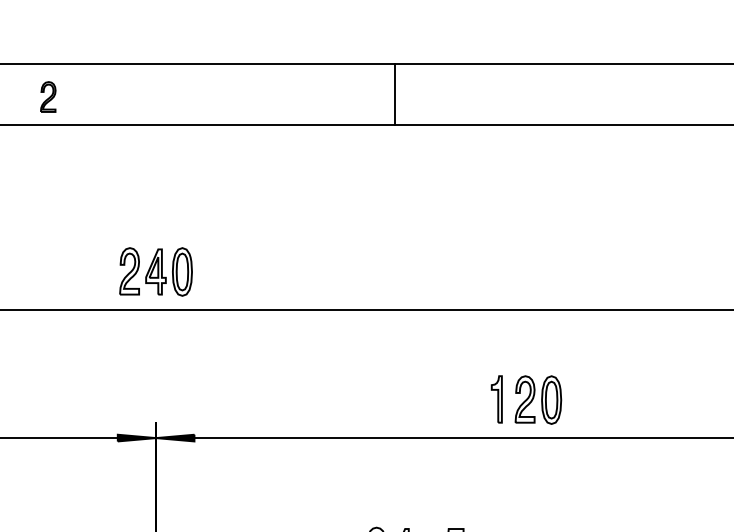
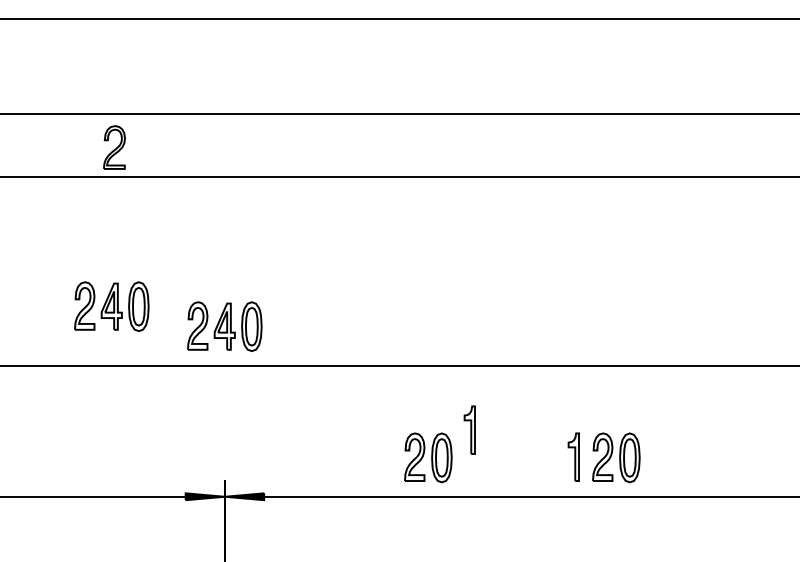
line: (394, 94) -> (469, 144), removed
part: (48, 96) -> (114, 147), size x1.4
part: (45, 252) -> (111, 306), added
part: (394, 372) -> (469, 429), added
part: (354, 399) -> (428, 457), added

